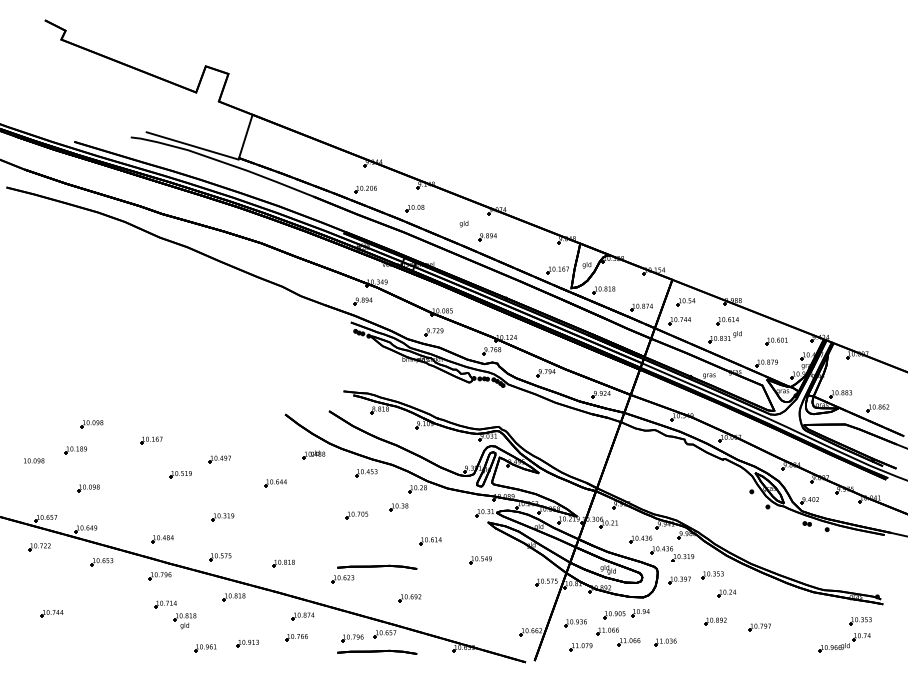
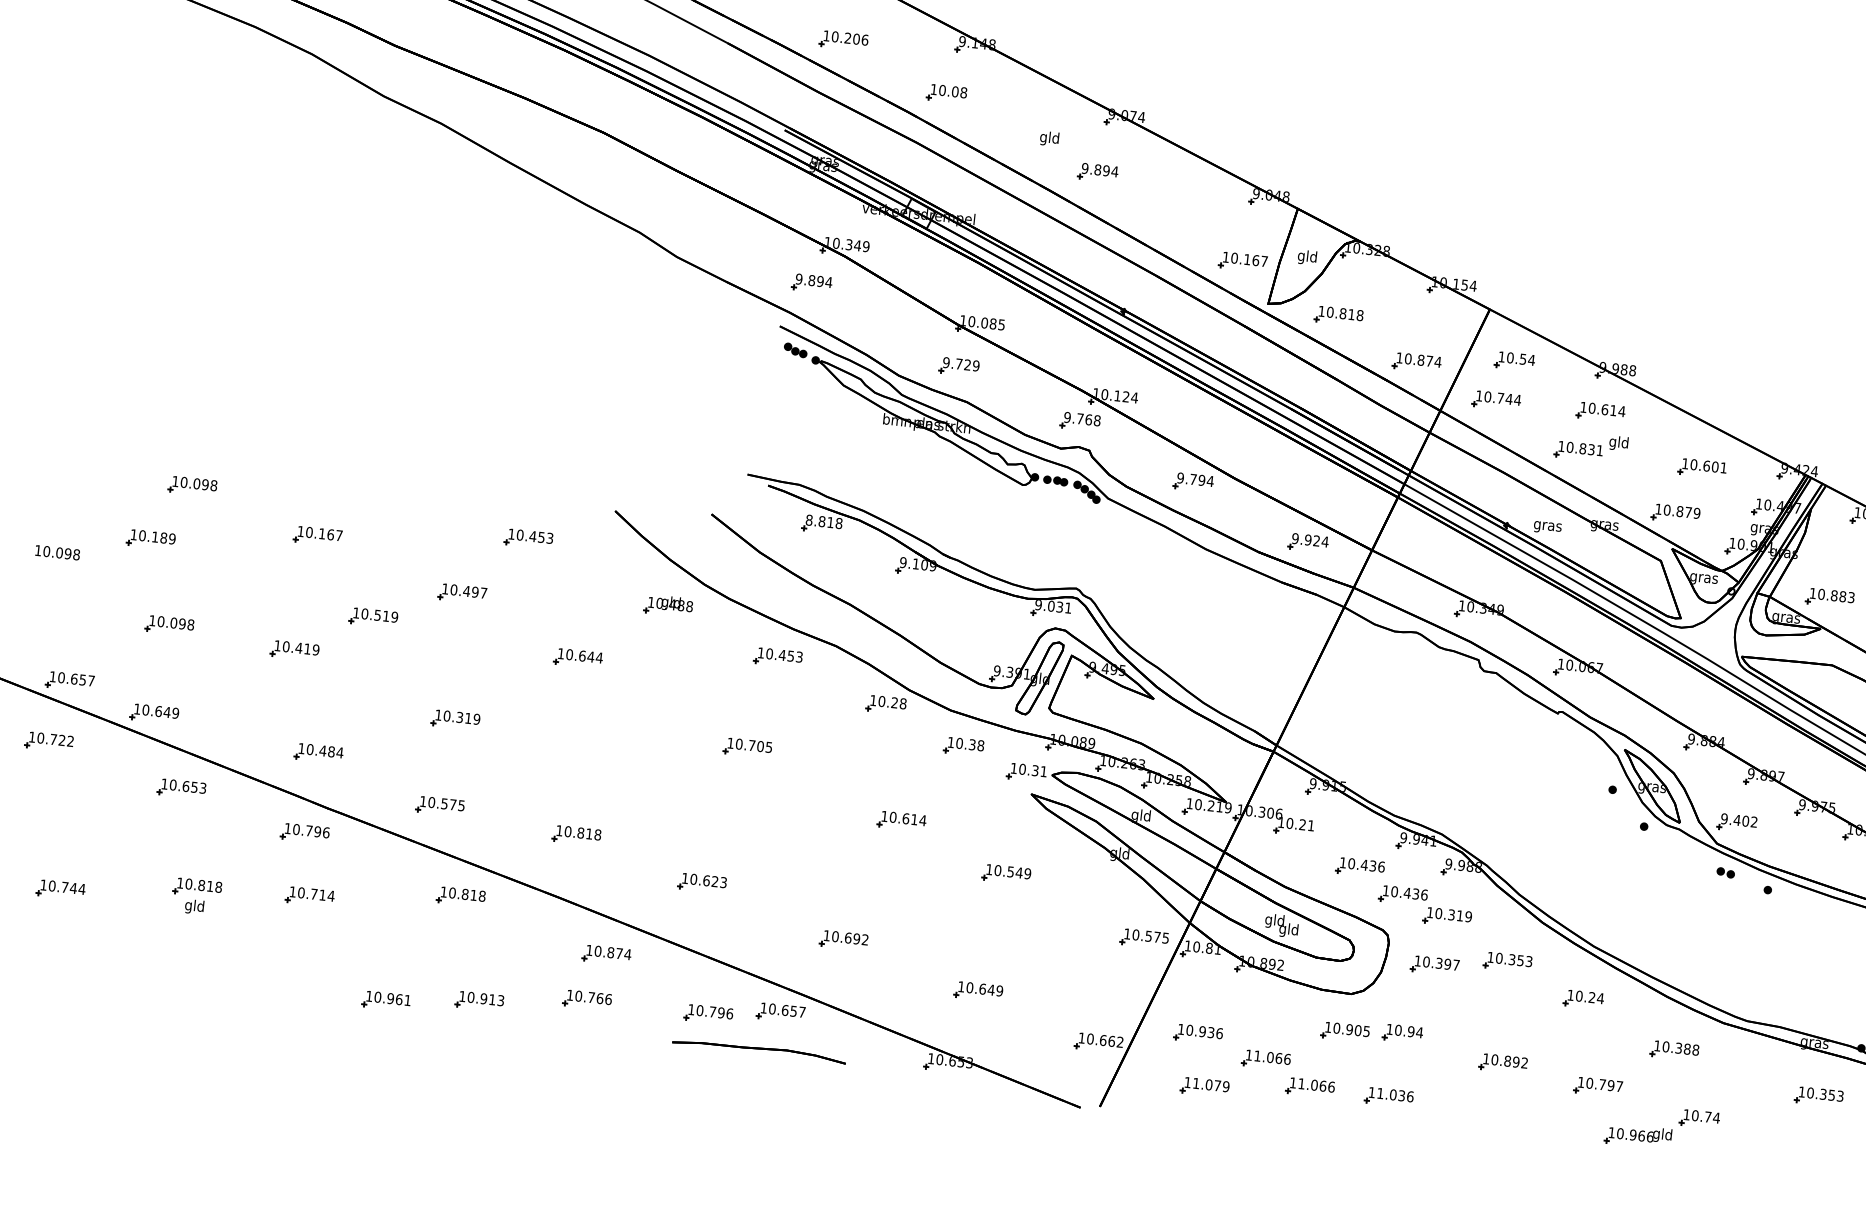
part: (246, 431) -> (526, 538), added
part: (146, 493) -> (294, 650), added
part: (398, 507) -> (962, 747), moved
part: (377, 566) -> (780, 863), removed
part: (726, 593) -> (1582, 999), moved
part: (792, 607) -> (1673, 1051), added
part: (473, 614) -> (977, 991), added
part: (626, 614) -> (1371, 1033), moved
part: (184, 621) -> (194, 897), moved
part: (844, 642) -> (1661, 1127), moved

